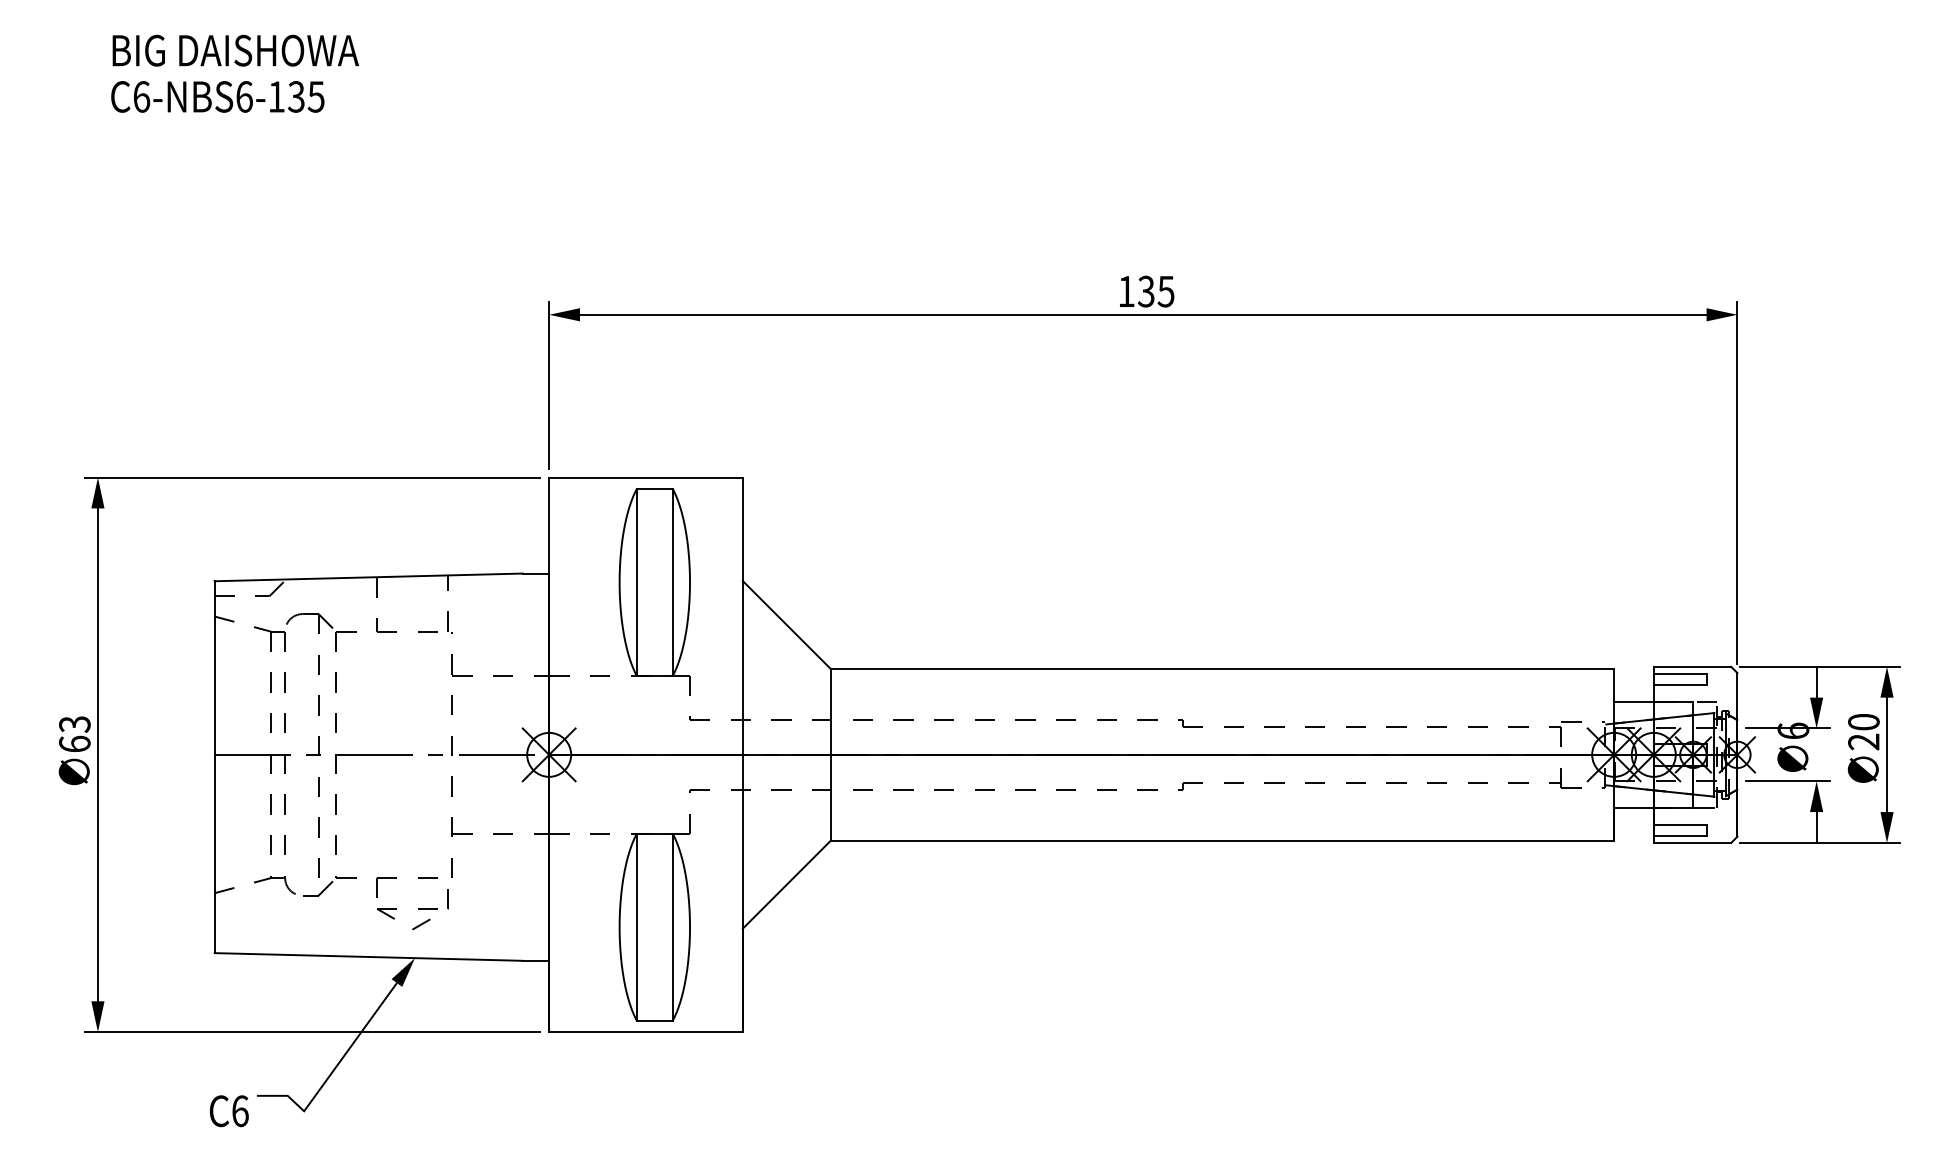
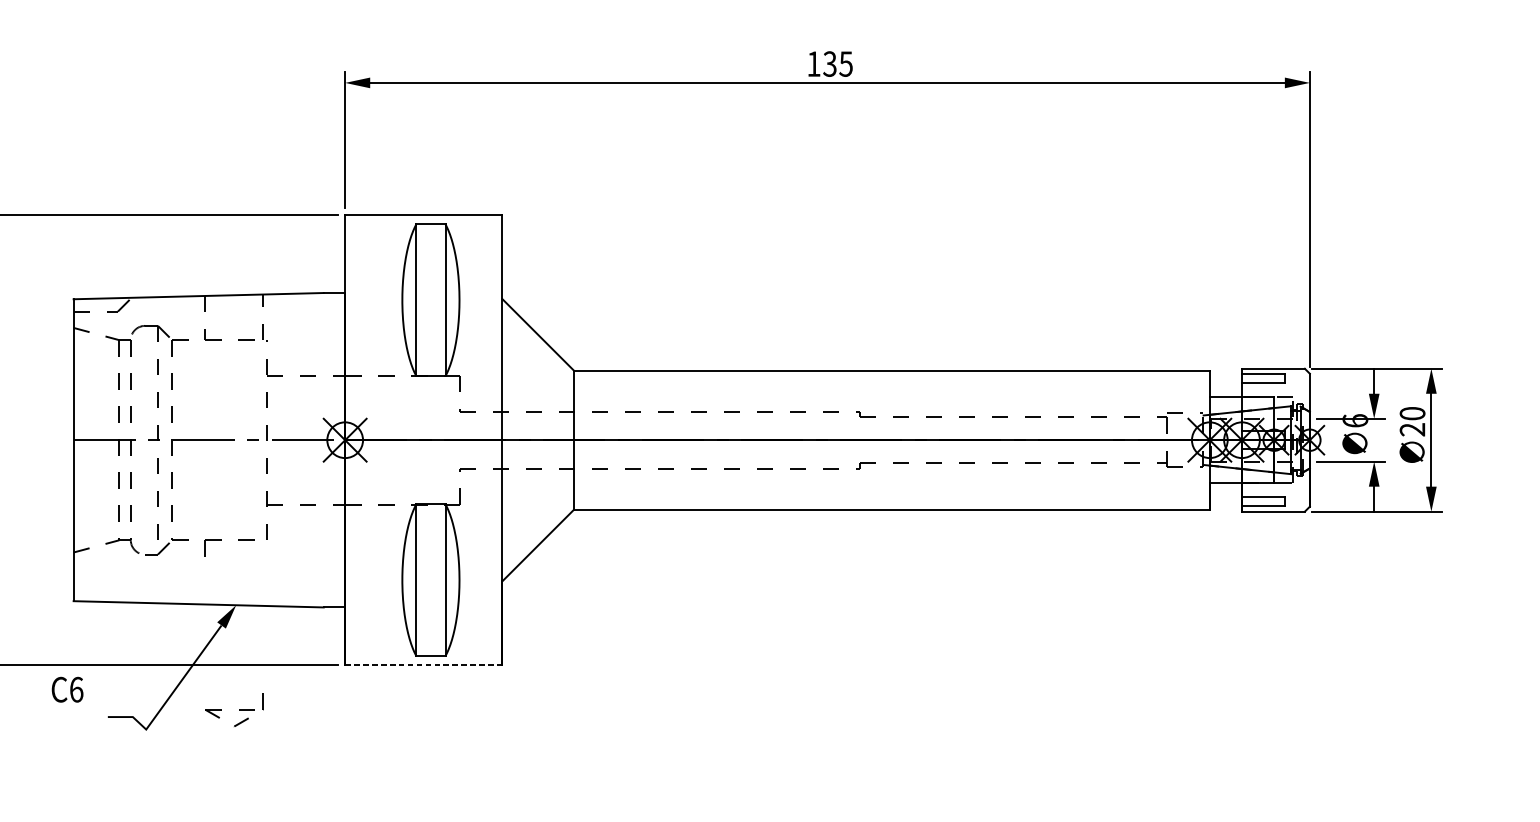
part: (412, 909) -> (234, 710), moved
line: (646, 1032) -> (424, 665), solid -> dashed
text: (228, 1111) -> (66, 689), moved

